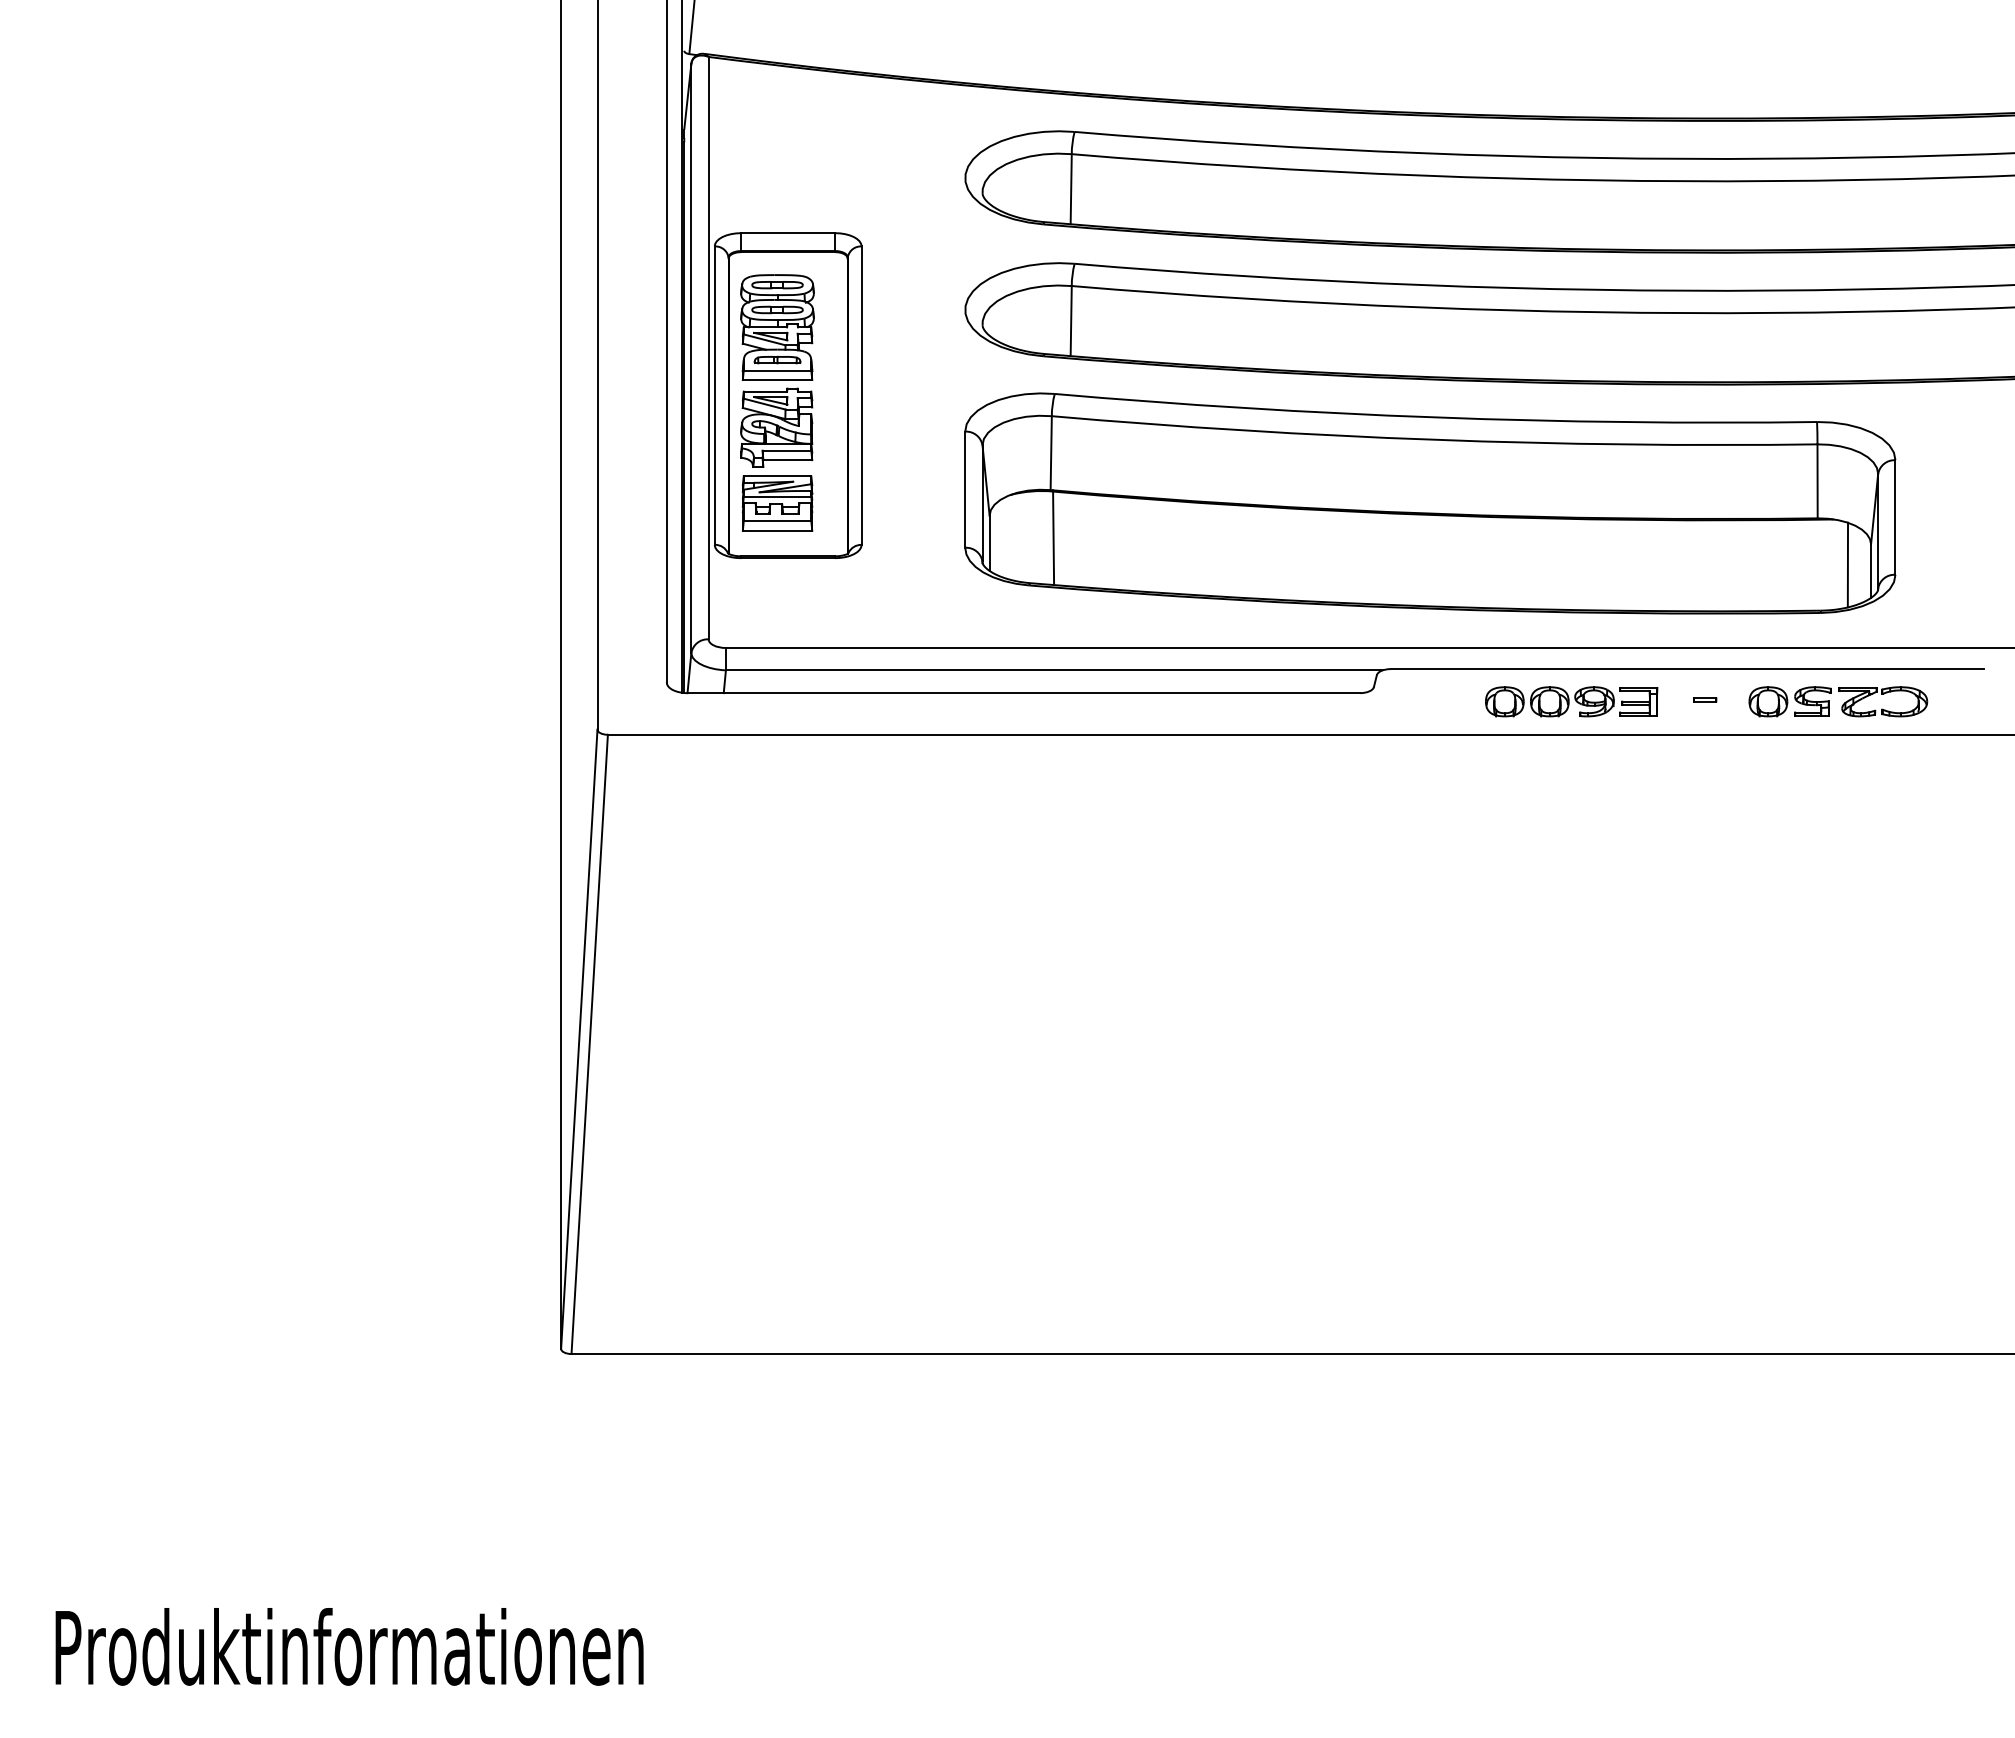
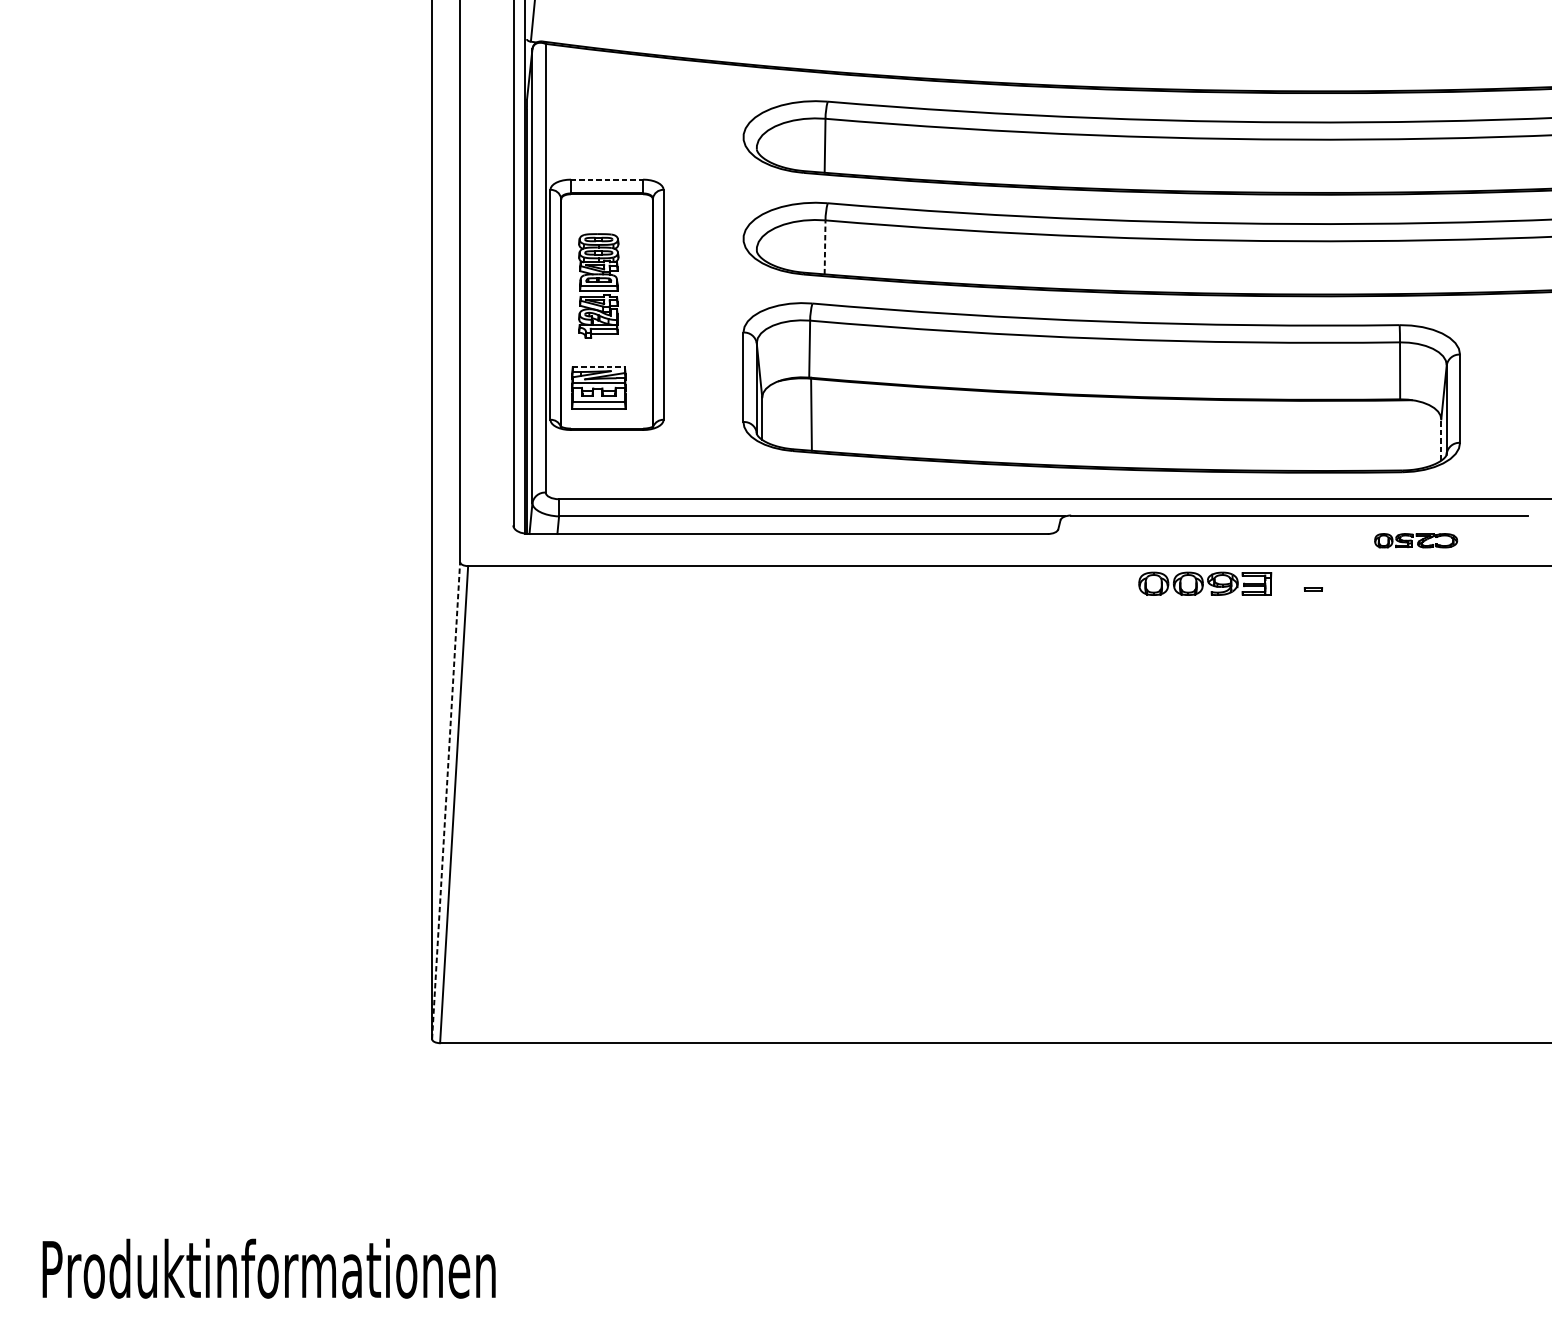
line: (788, 233) -> (607, 179), solid -> dashed
line: (1071, 320) -> (825, 246), solid -> dashed
part: (777, 370) -> (598, 285), size x0.7
line: (777, 476) -> (598, 367), solid -> dashed
line: (1847, 564) -> (1423, 434), removed
line: (1871, 571) -> (1441, 440), solid -> dashed
part: (1705, 699) -> (1313, 588), moved
part: (1571, 701) -> (1205, 583), moved
part: (1838, 701) -> (1416, 540), size x0.6
line: (579, 1038) -> (446, 800), solid -> dashed

